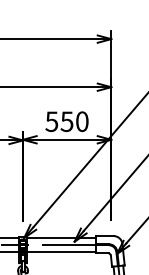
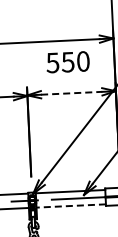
text: (66, 121) -> (67, 62), moved
line: (67, 139) -> (71, 92), solid -> dashed
line: (61, 251) -> (71, 205), solid -> dashed

